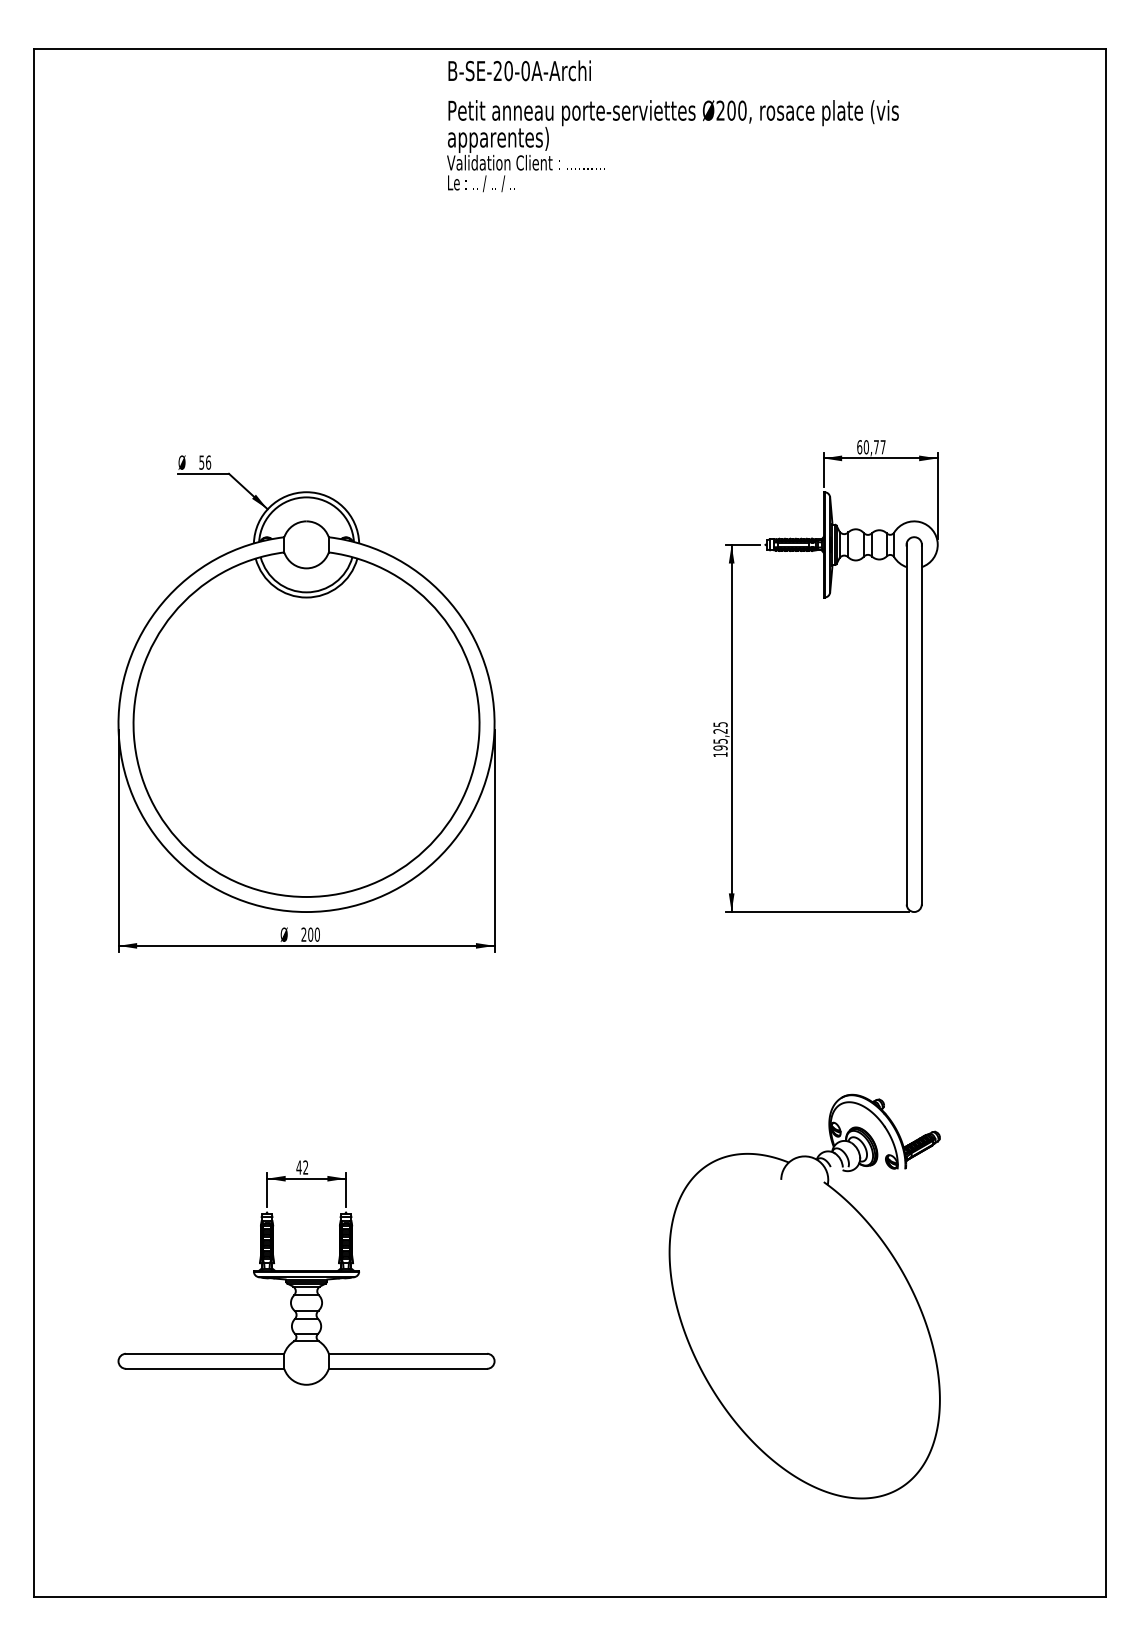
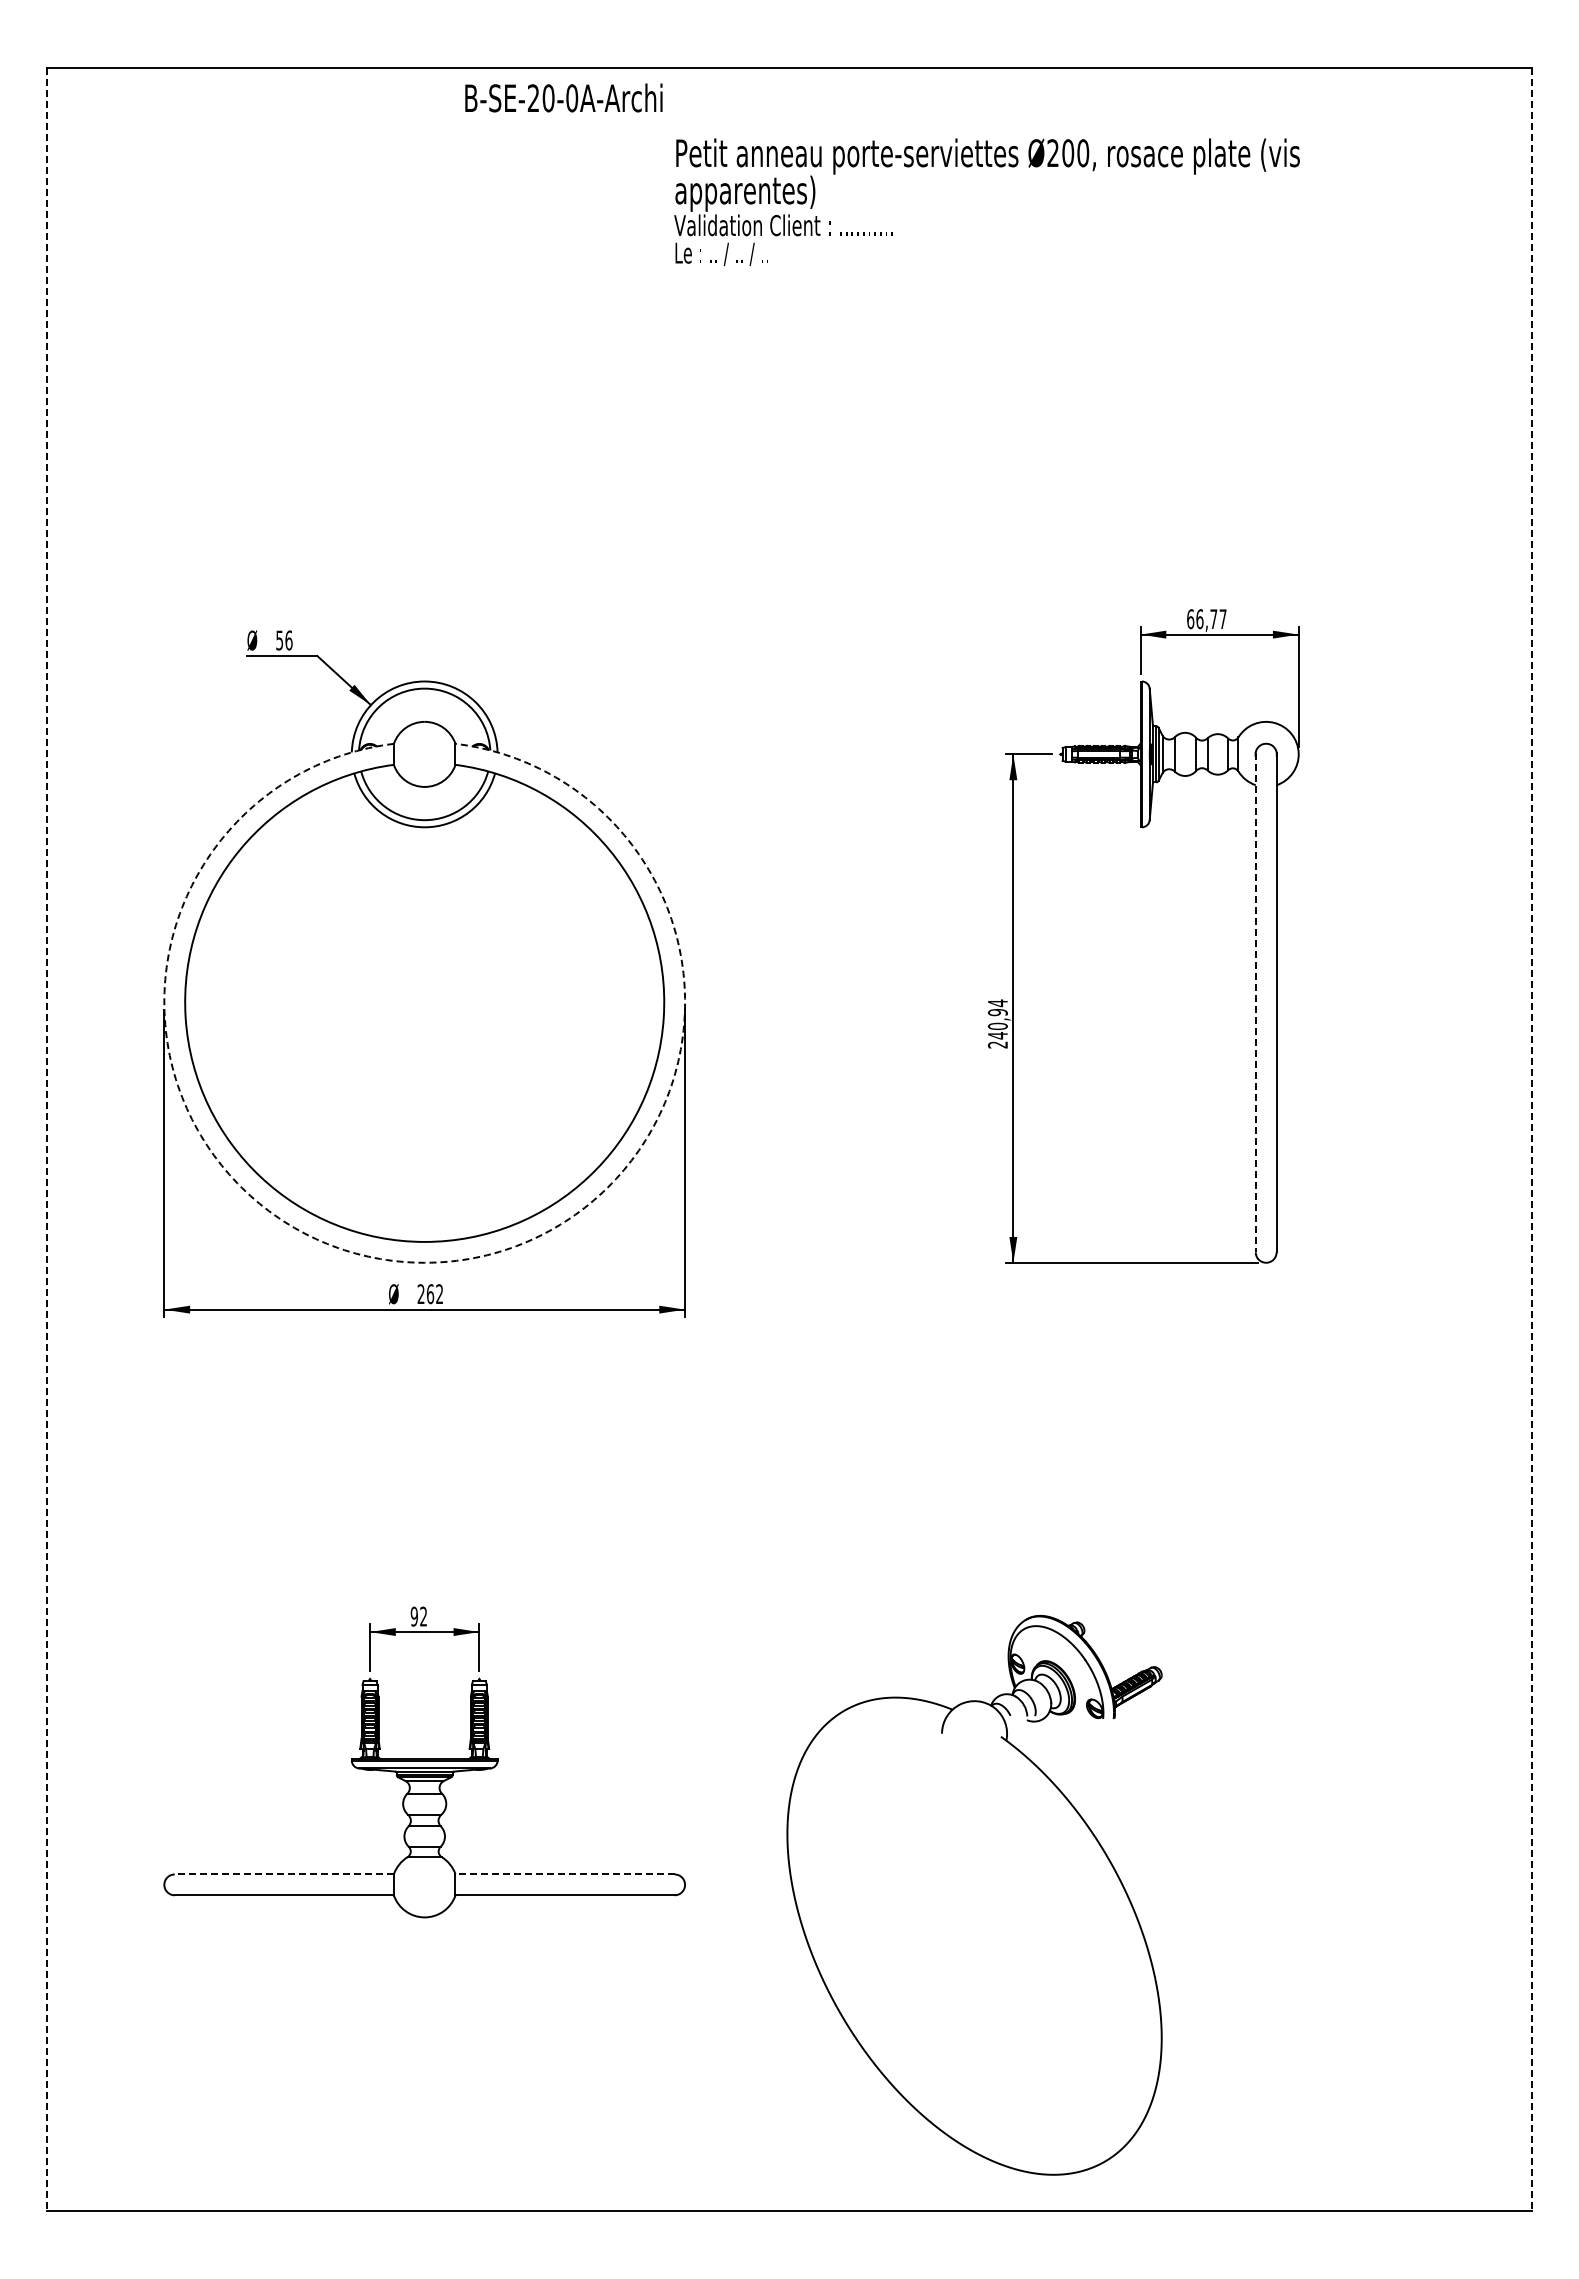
text: (519, 70) -> (563, 97), moved
text: (672, 145) -> (986, 201), moved
text: (866, 446) -> (1199, 618), 60,77 -> 66,77
line: (906, 724) -> (1255, 1002), solid -> dashed
text: (720, 739) -> (997, 1023), 195,25 -> 240,94
line: (34, 823) -> (47, 1140), solid -> dashed
line: (1105, 823) -> (1531, 1140), solid -> dashed
arc: (306, 911) -> (424, 1262), solid -> dashed
text: (314, 934) -> (435, 1294), 200 -> 262
text: (299, 1167) -> (414, 1616), 42 -> 92
part: (804, 1296) -> (974, 1895), moved
line: (205, 1353) -> (284, 1874), solid -> dashed
line: (408, 1353) -> (565, 1874), solid -> dashed

